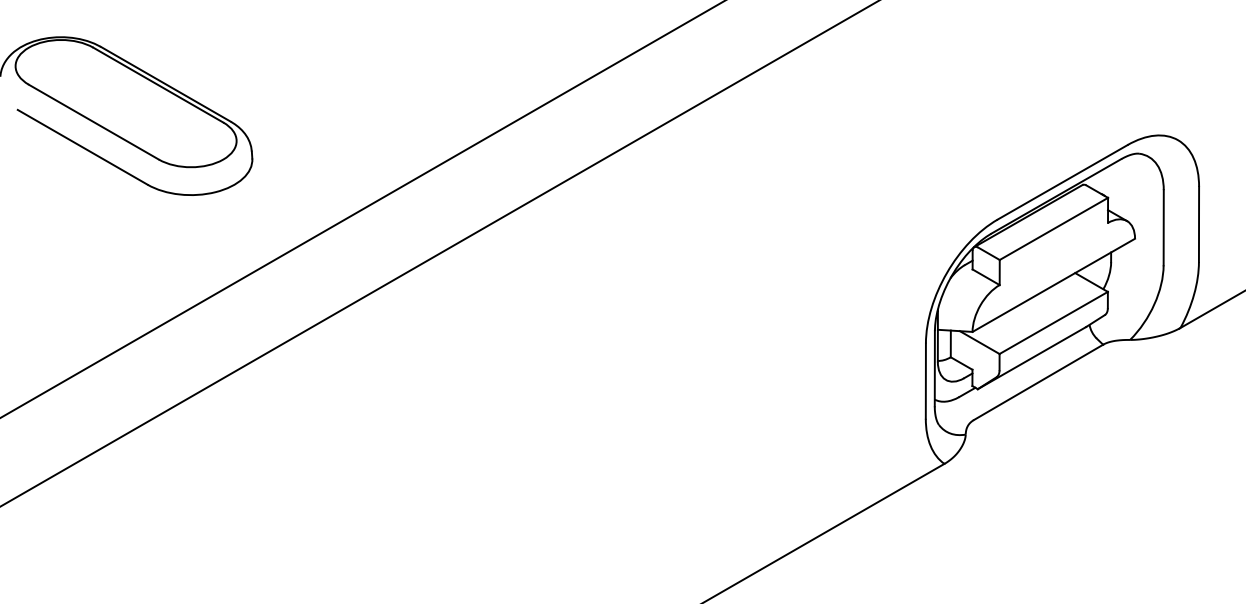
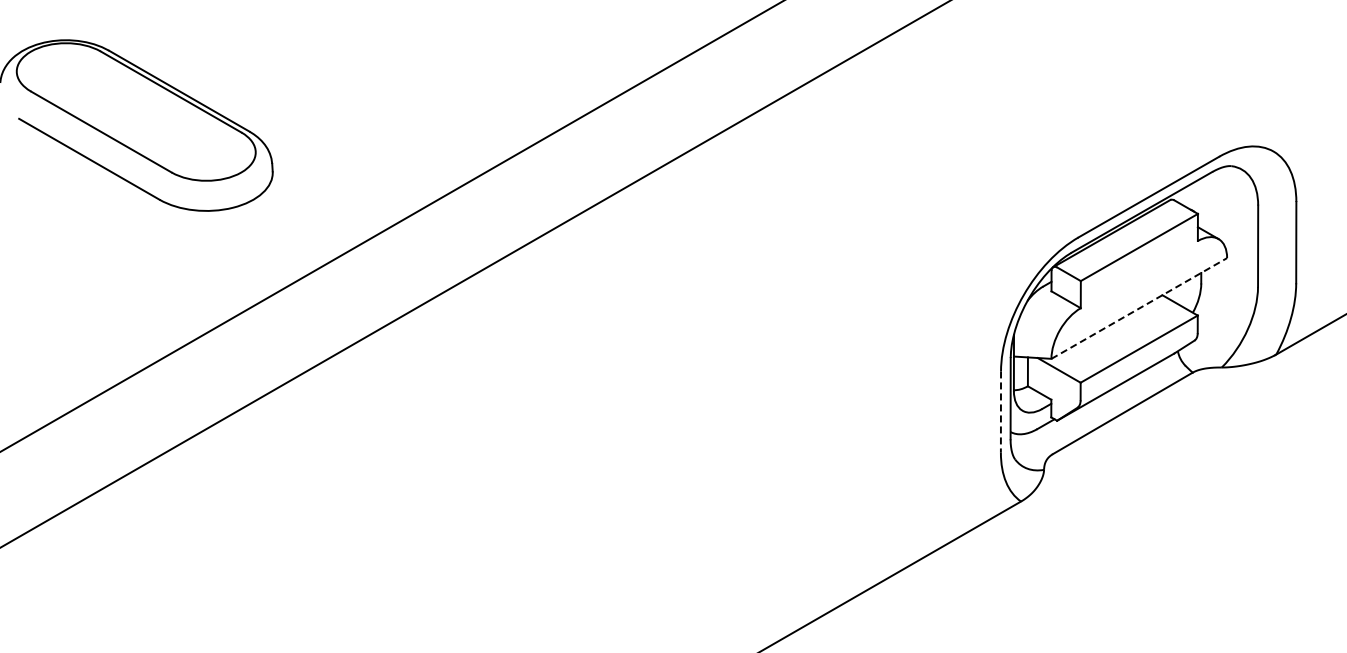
line: (1054, 285) -> (1139, 308), solid -> dashed
line: (925, 381) -> (1000, 412), solid -> dashed

